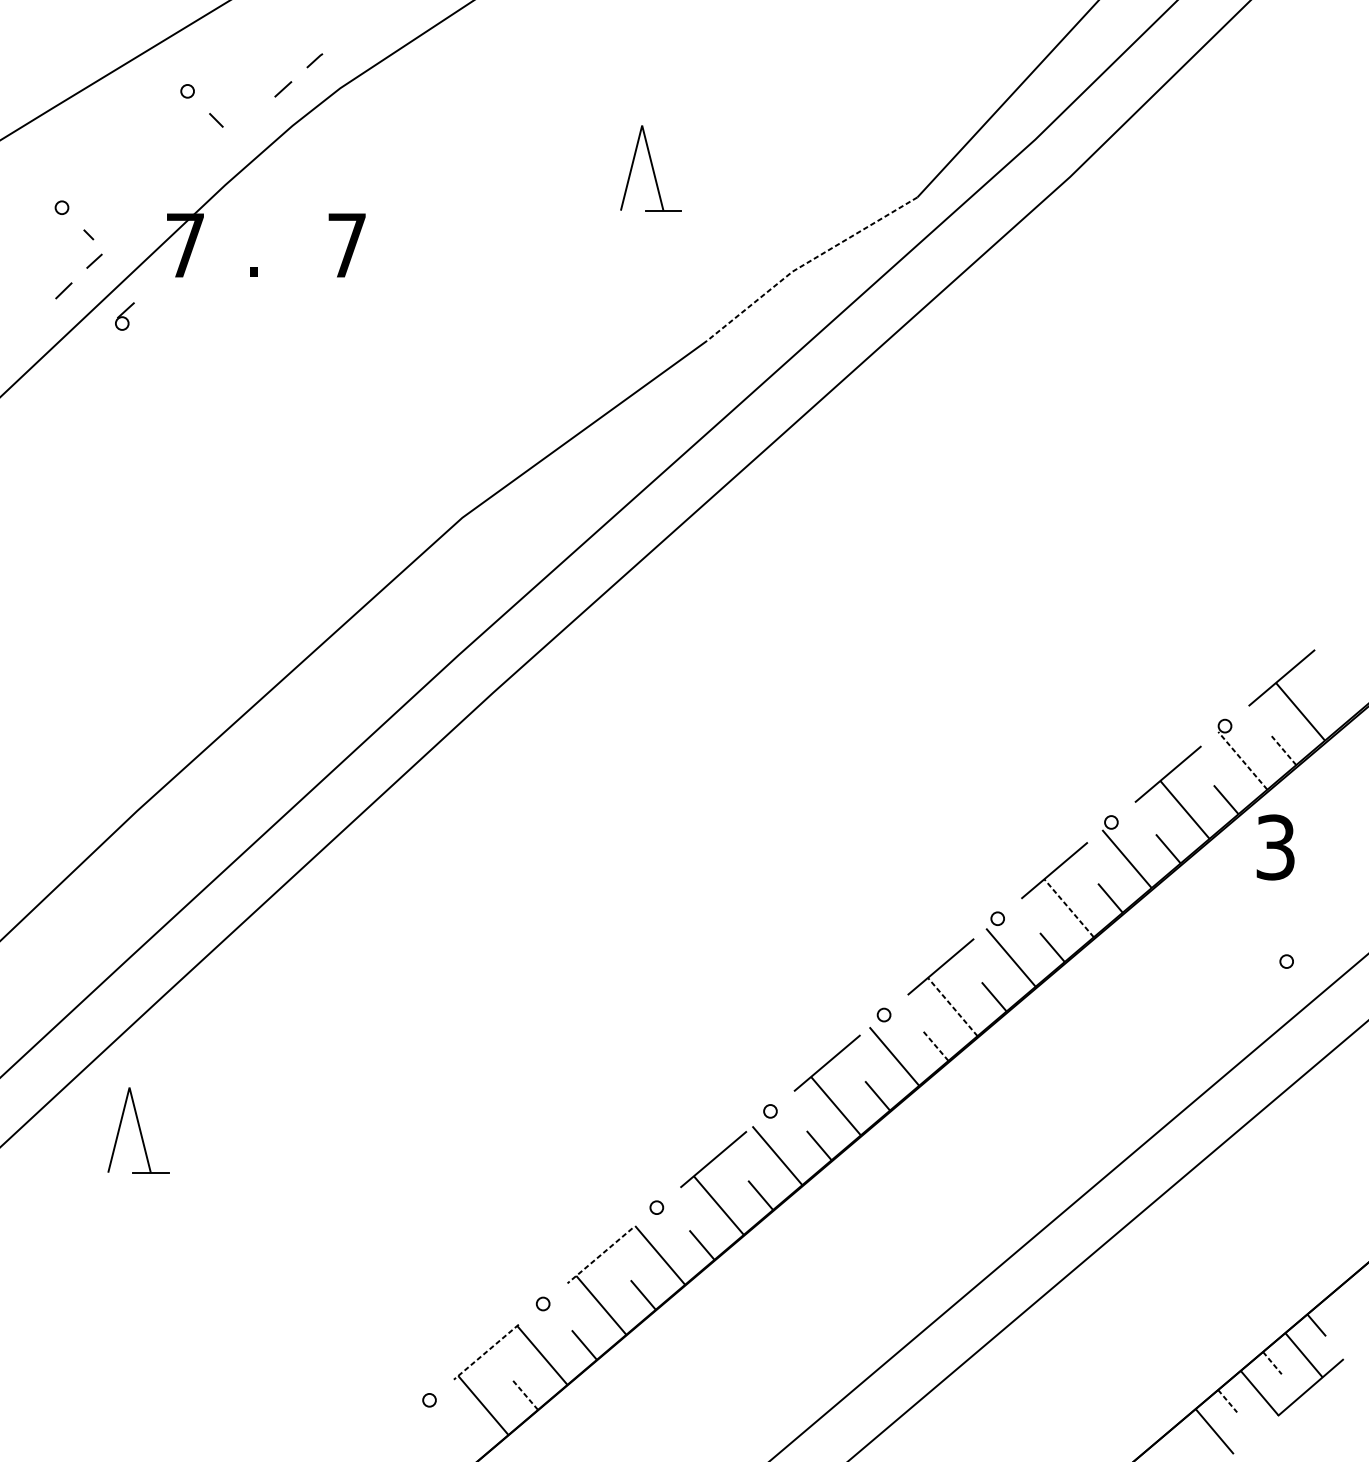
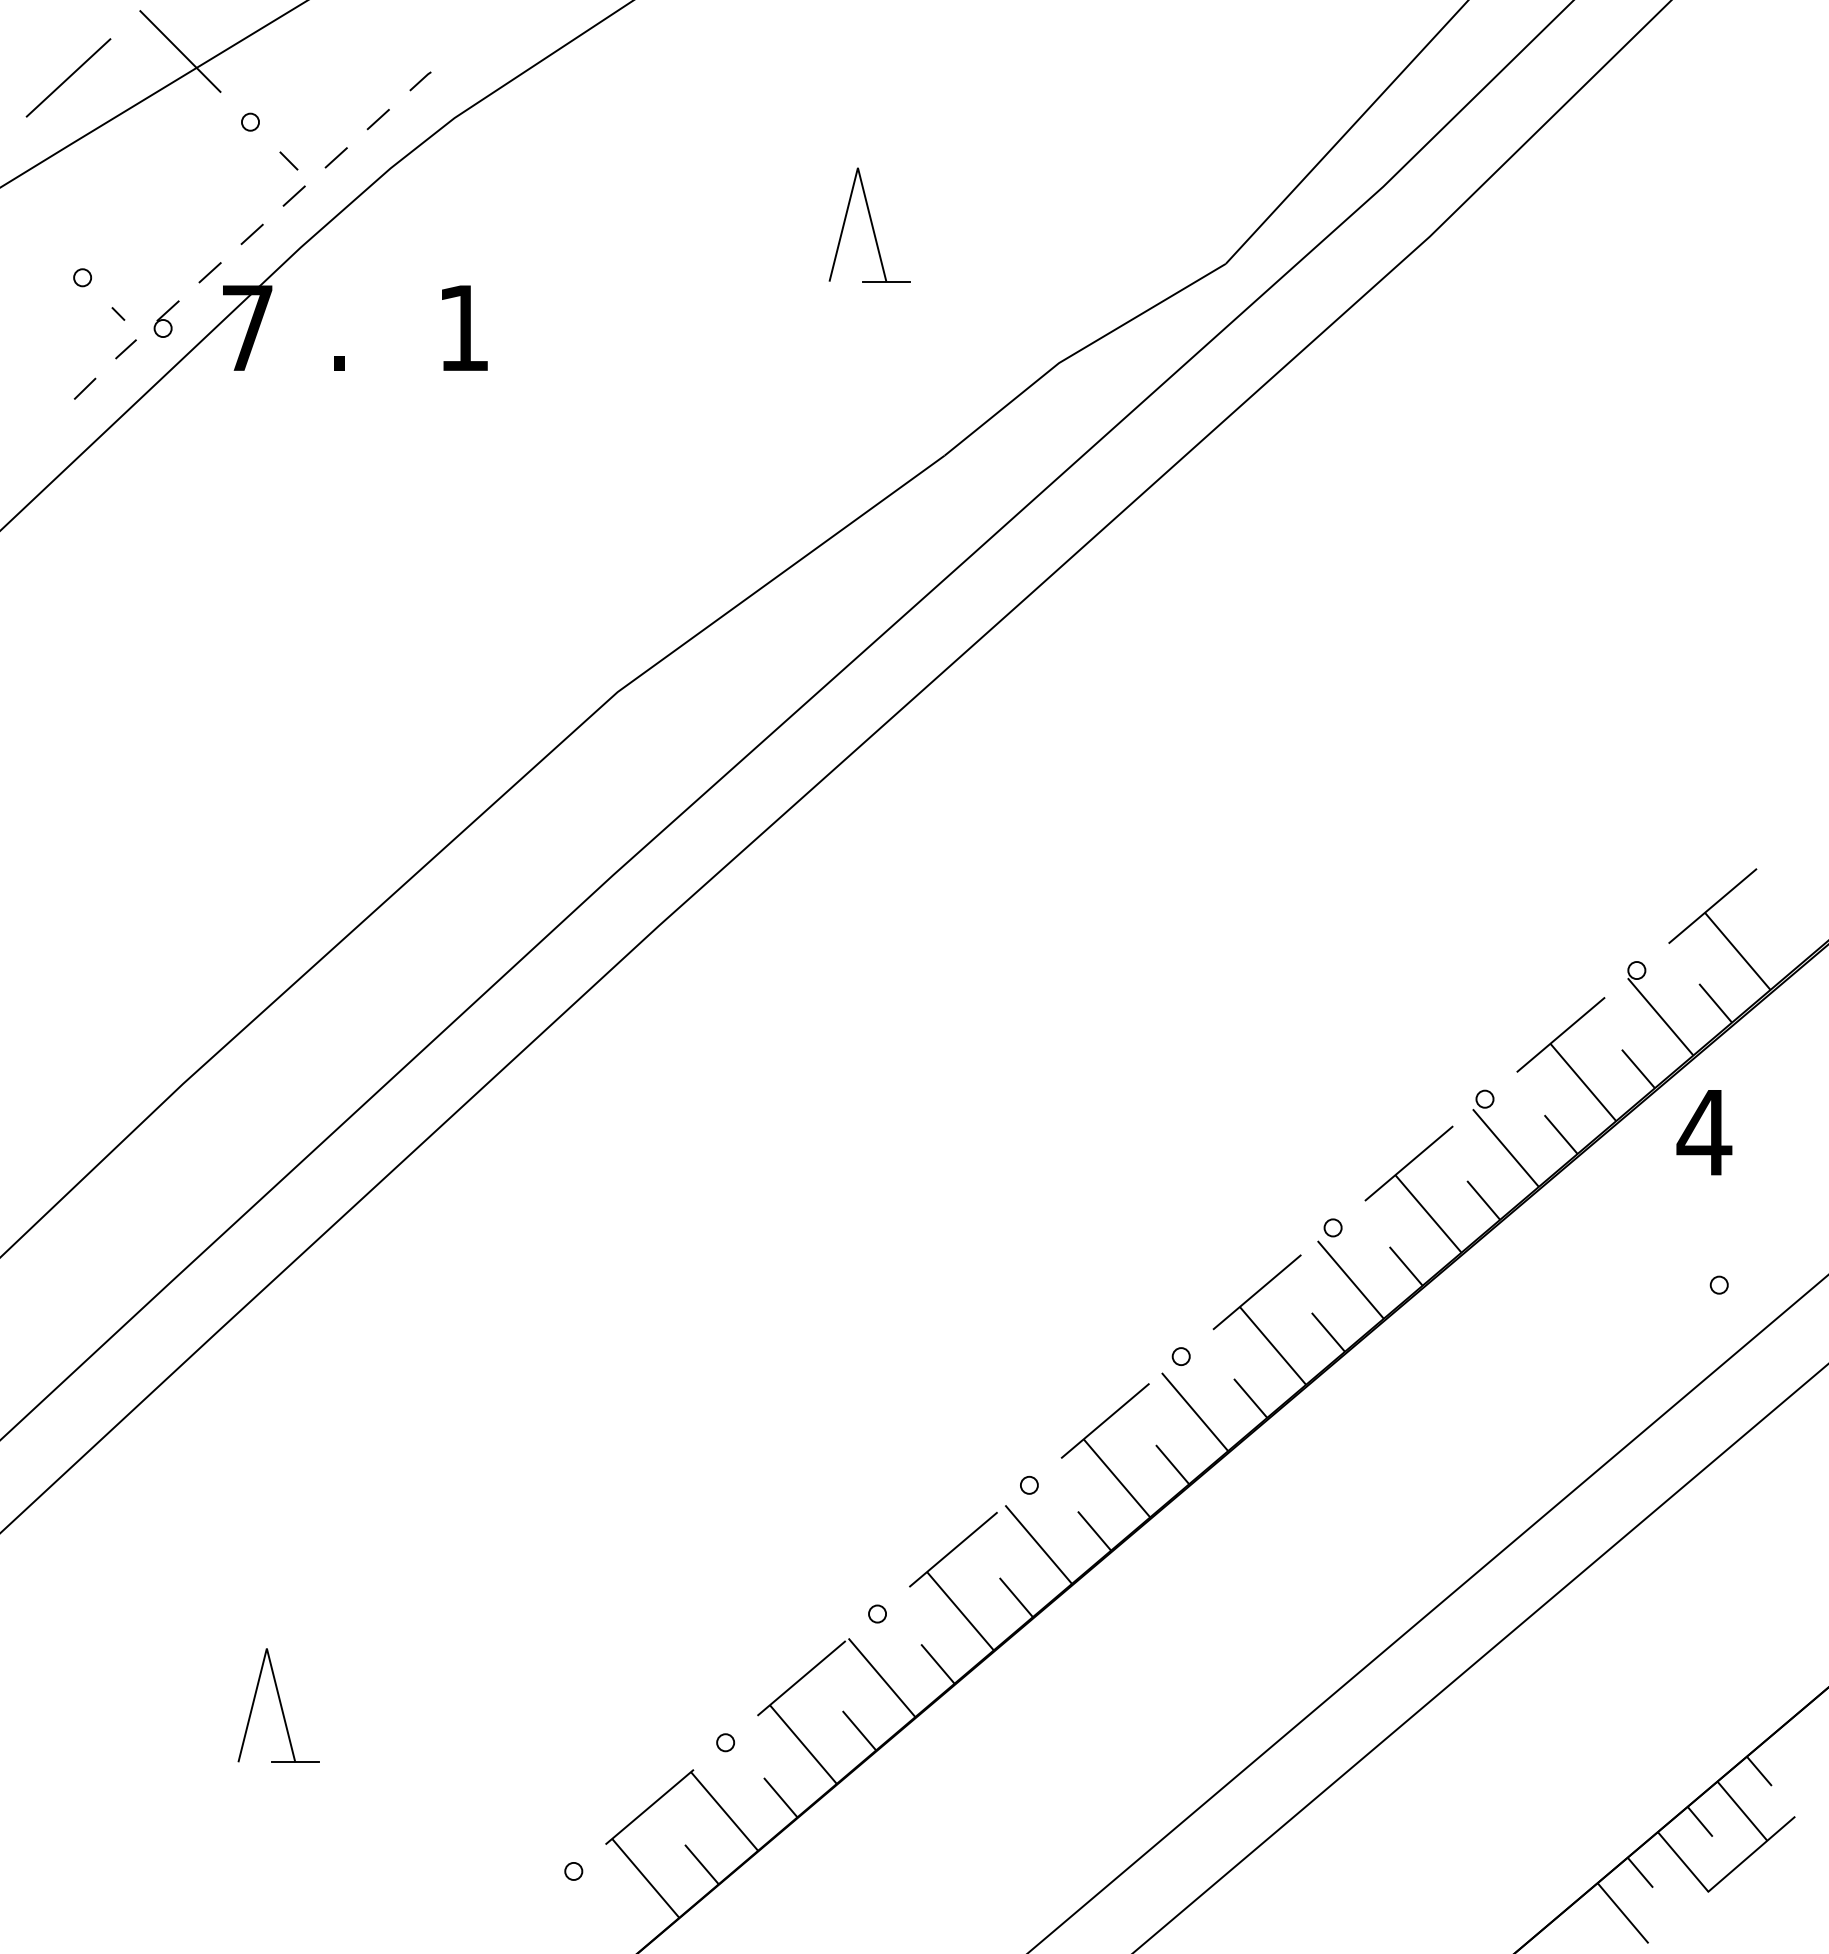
line: (135, 38) -> (180, 51), added
line: (51, 57) -> (68, 77), added
line: (251, 117) -> (335, 157), added
line: (219, 146) -> (293, 195), added
line: (188, 175) -> (251, 234), added
line: (156, 203) -> (209, 272), added
text: (347, 244) -> (463, 327), 7 -> 1
line: (807, 262) -> (1078, 351), dashed -> solid
part: (124, 316) -> (166, 318), moved
line: (1283, 750) -> (1715, 1002), dashed -> solid
line: (1242, 760) -> (1660, 1016), dashed -> solid
text: (1275, 847) -> (1704, 1132), 3 -> 4
line: (1069, 907) -> (1428, 1213), dashed -> solid
line: (952, 1006) -> (1272, 1345), dashed -> solid
line: (935, 1046) -> (1250, 1398), dashed -> solid
part: (138, 1130) -> (278, 1705), moved
line: (599, 1255) -> (801, 1678), dashed -> solid
line: (486, 1352) -> (649, 1807), dashed -> solid
line: (1272, 1363) -> (1700, 1822), dashed -> solid
line: (525, 1395) -> (701, 1864), dashed -> solid
line: (1227, 1401) -> (1640, 1872), dashed -> solid

